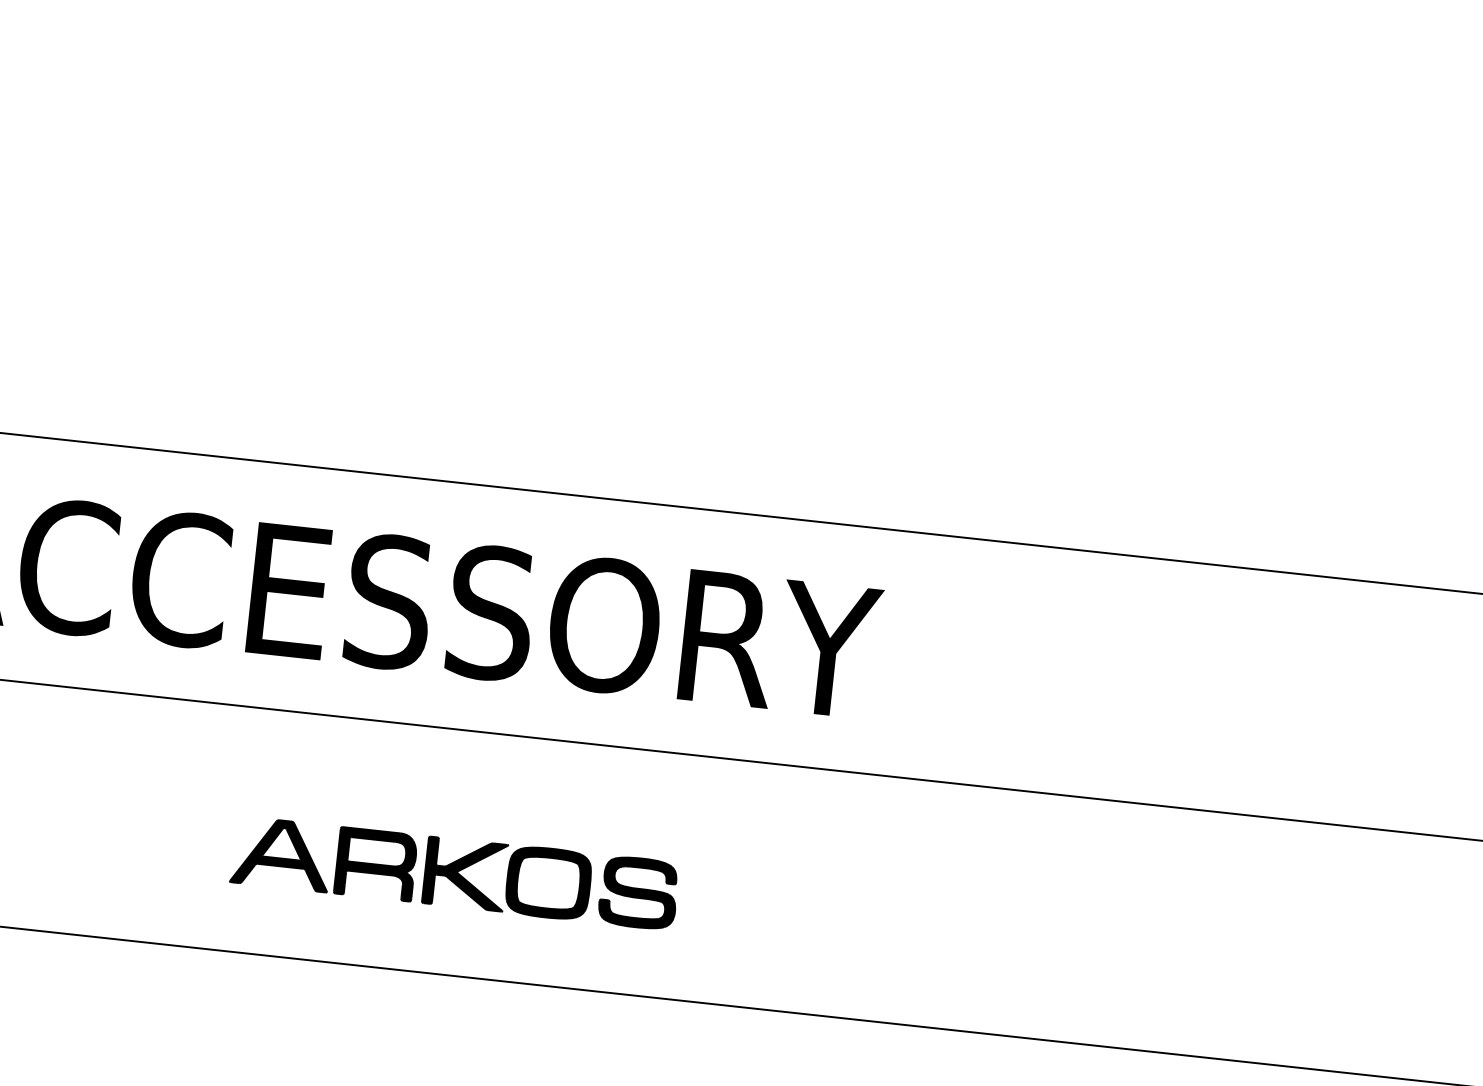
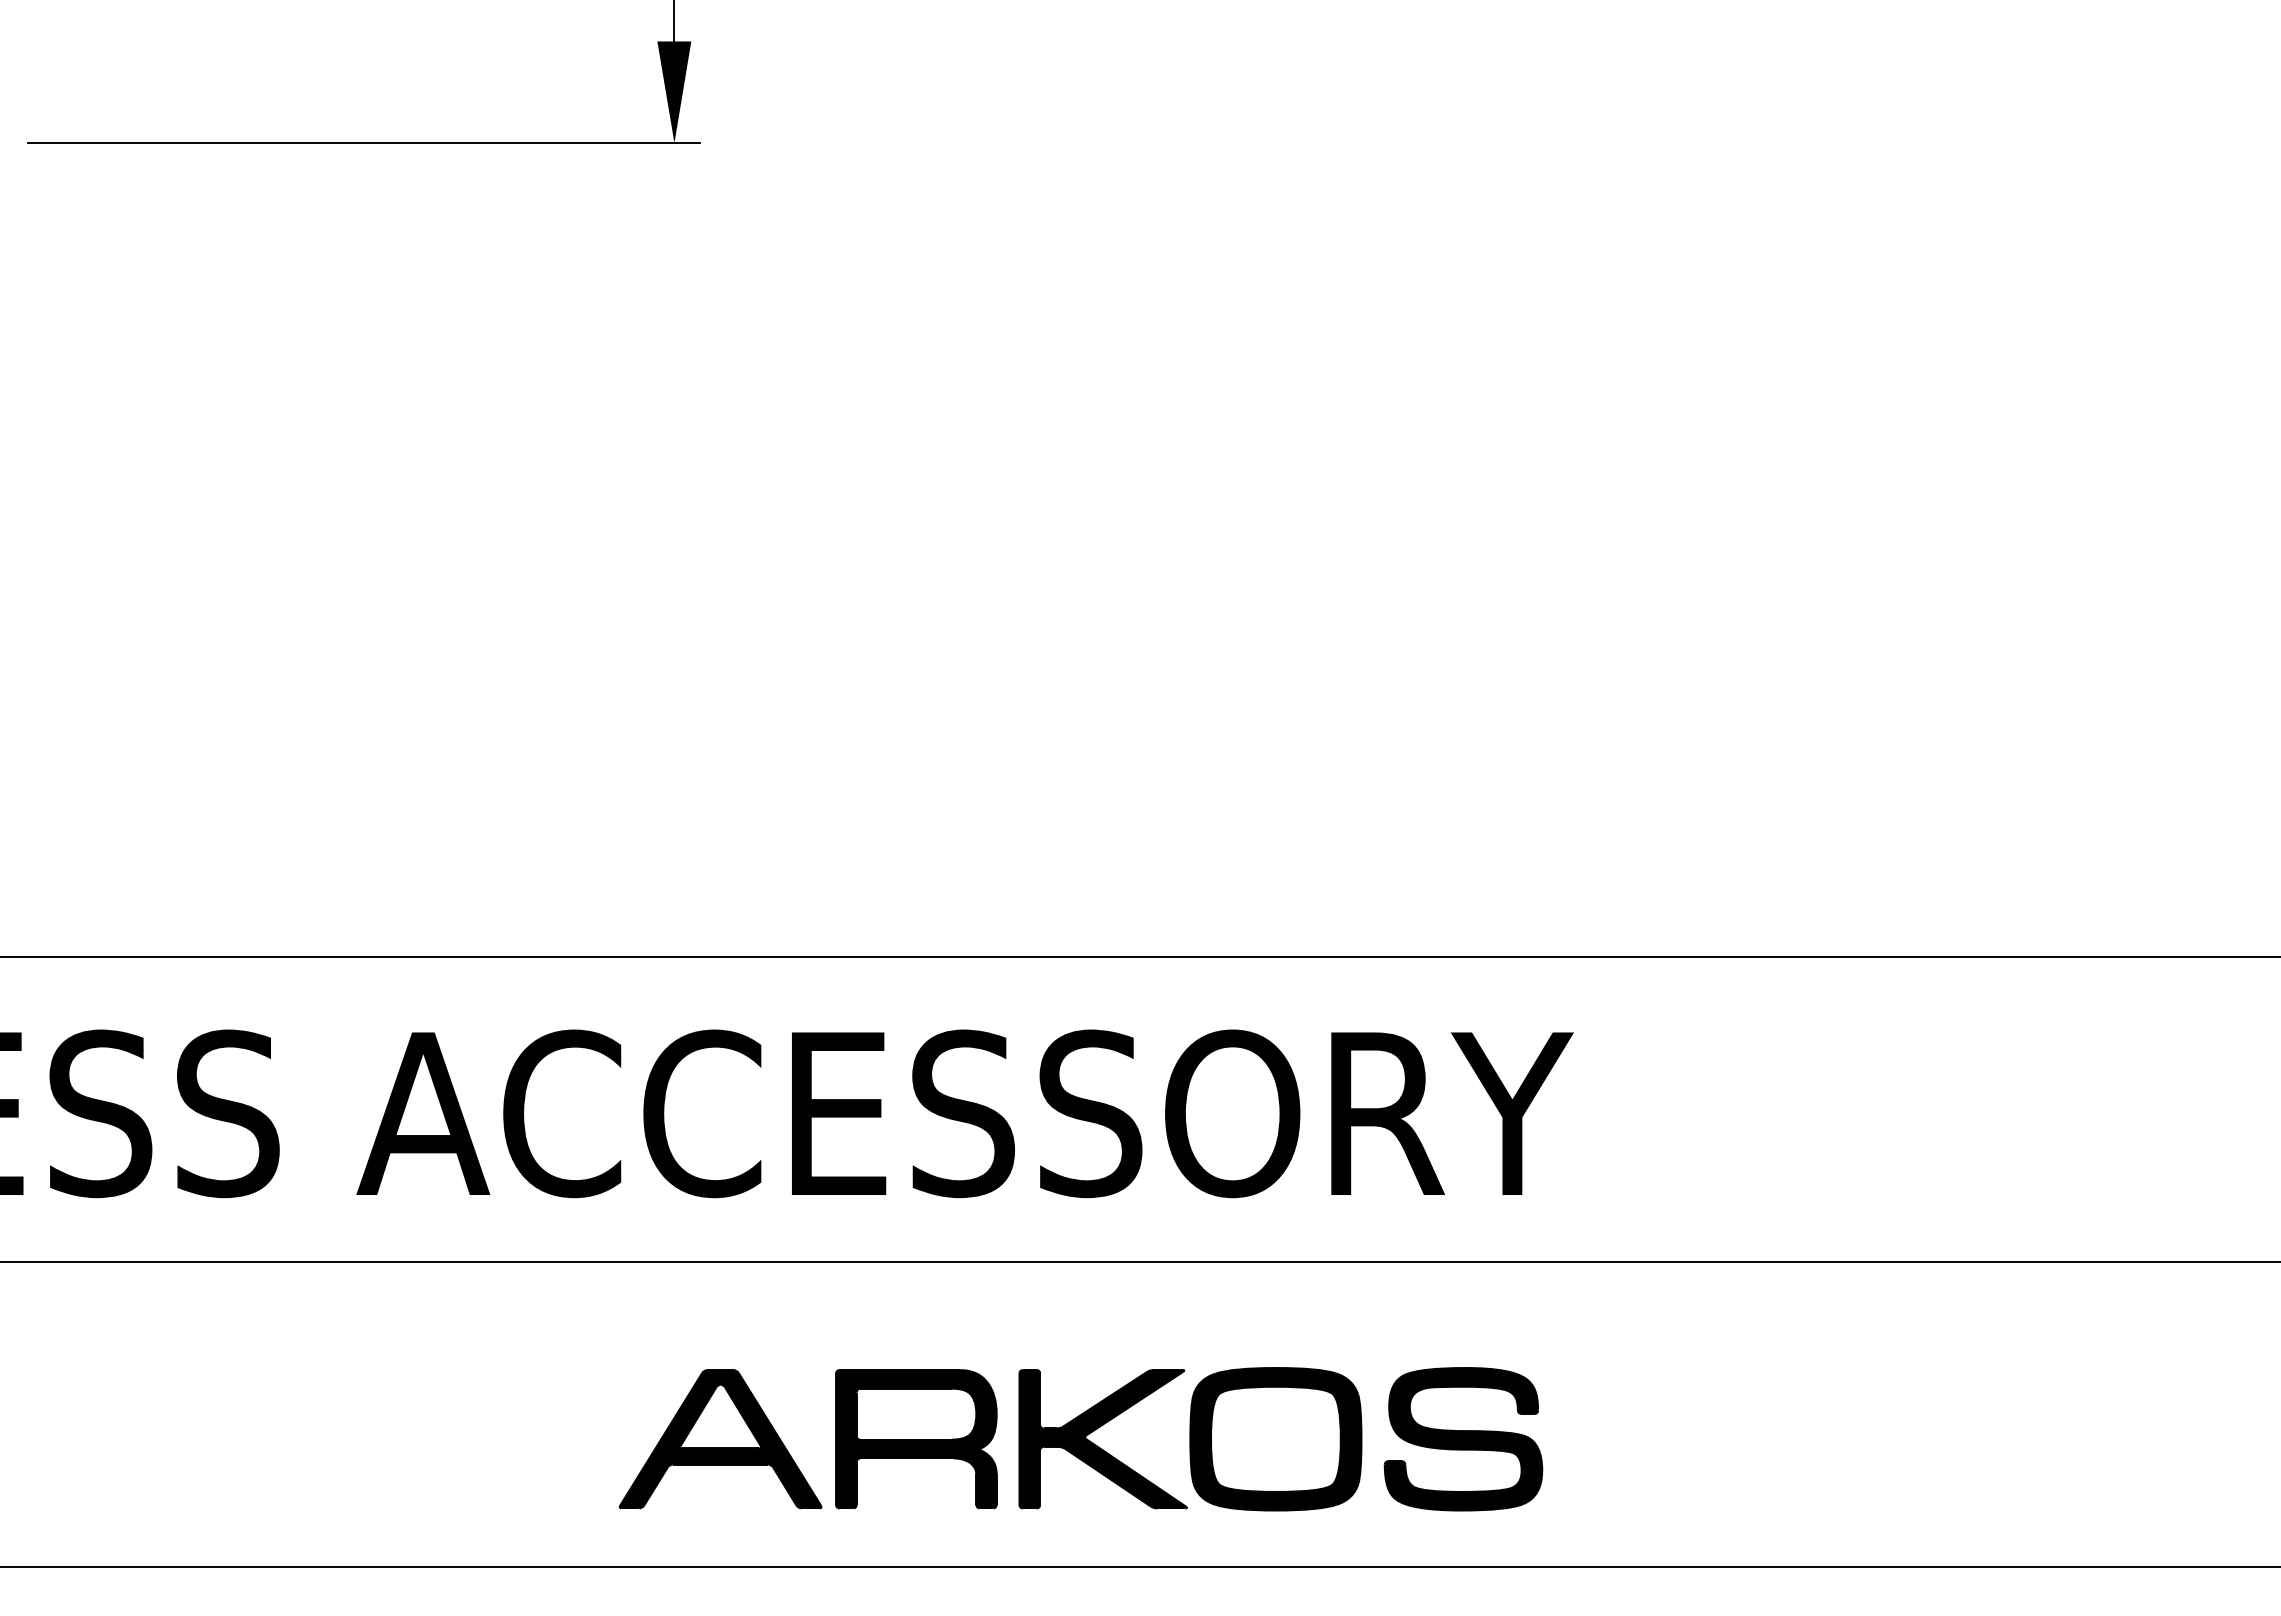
part: (454, 873) -> (1080, 1439), size x1.67

